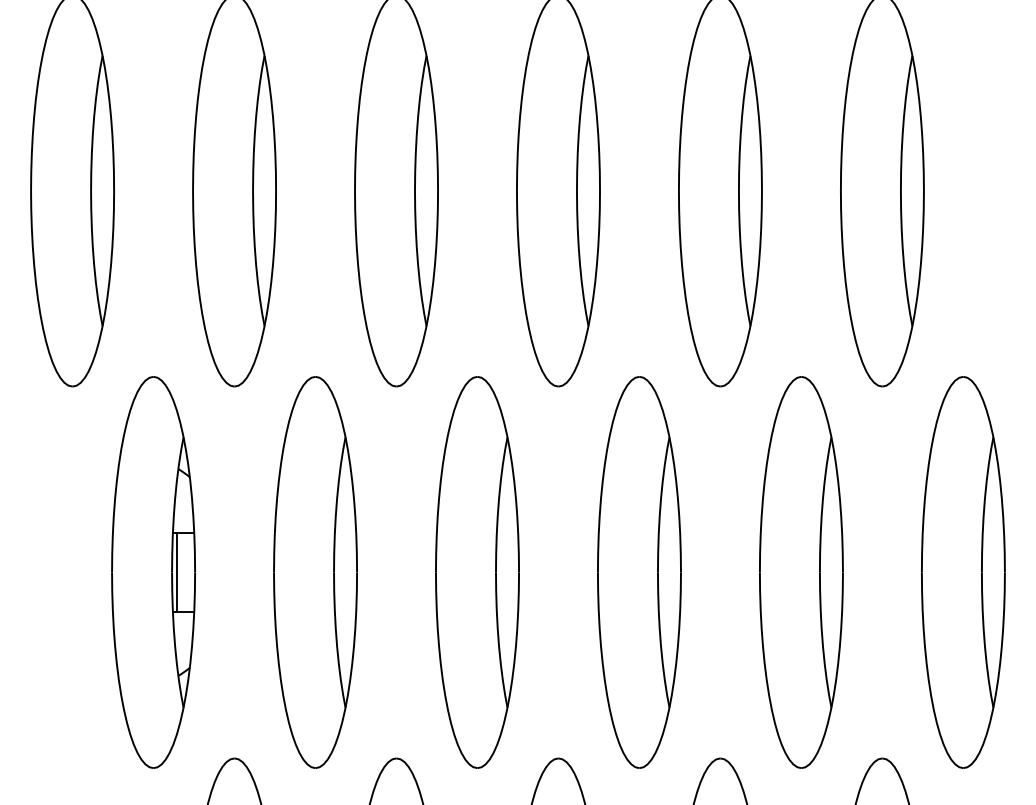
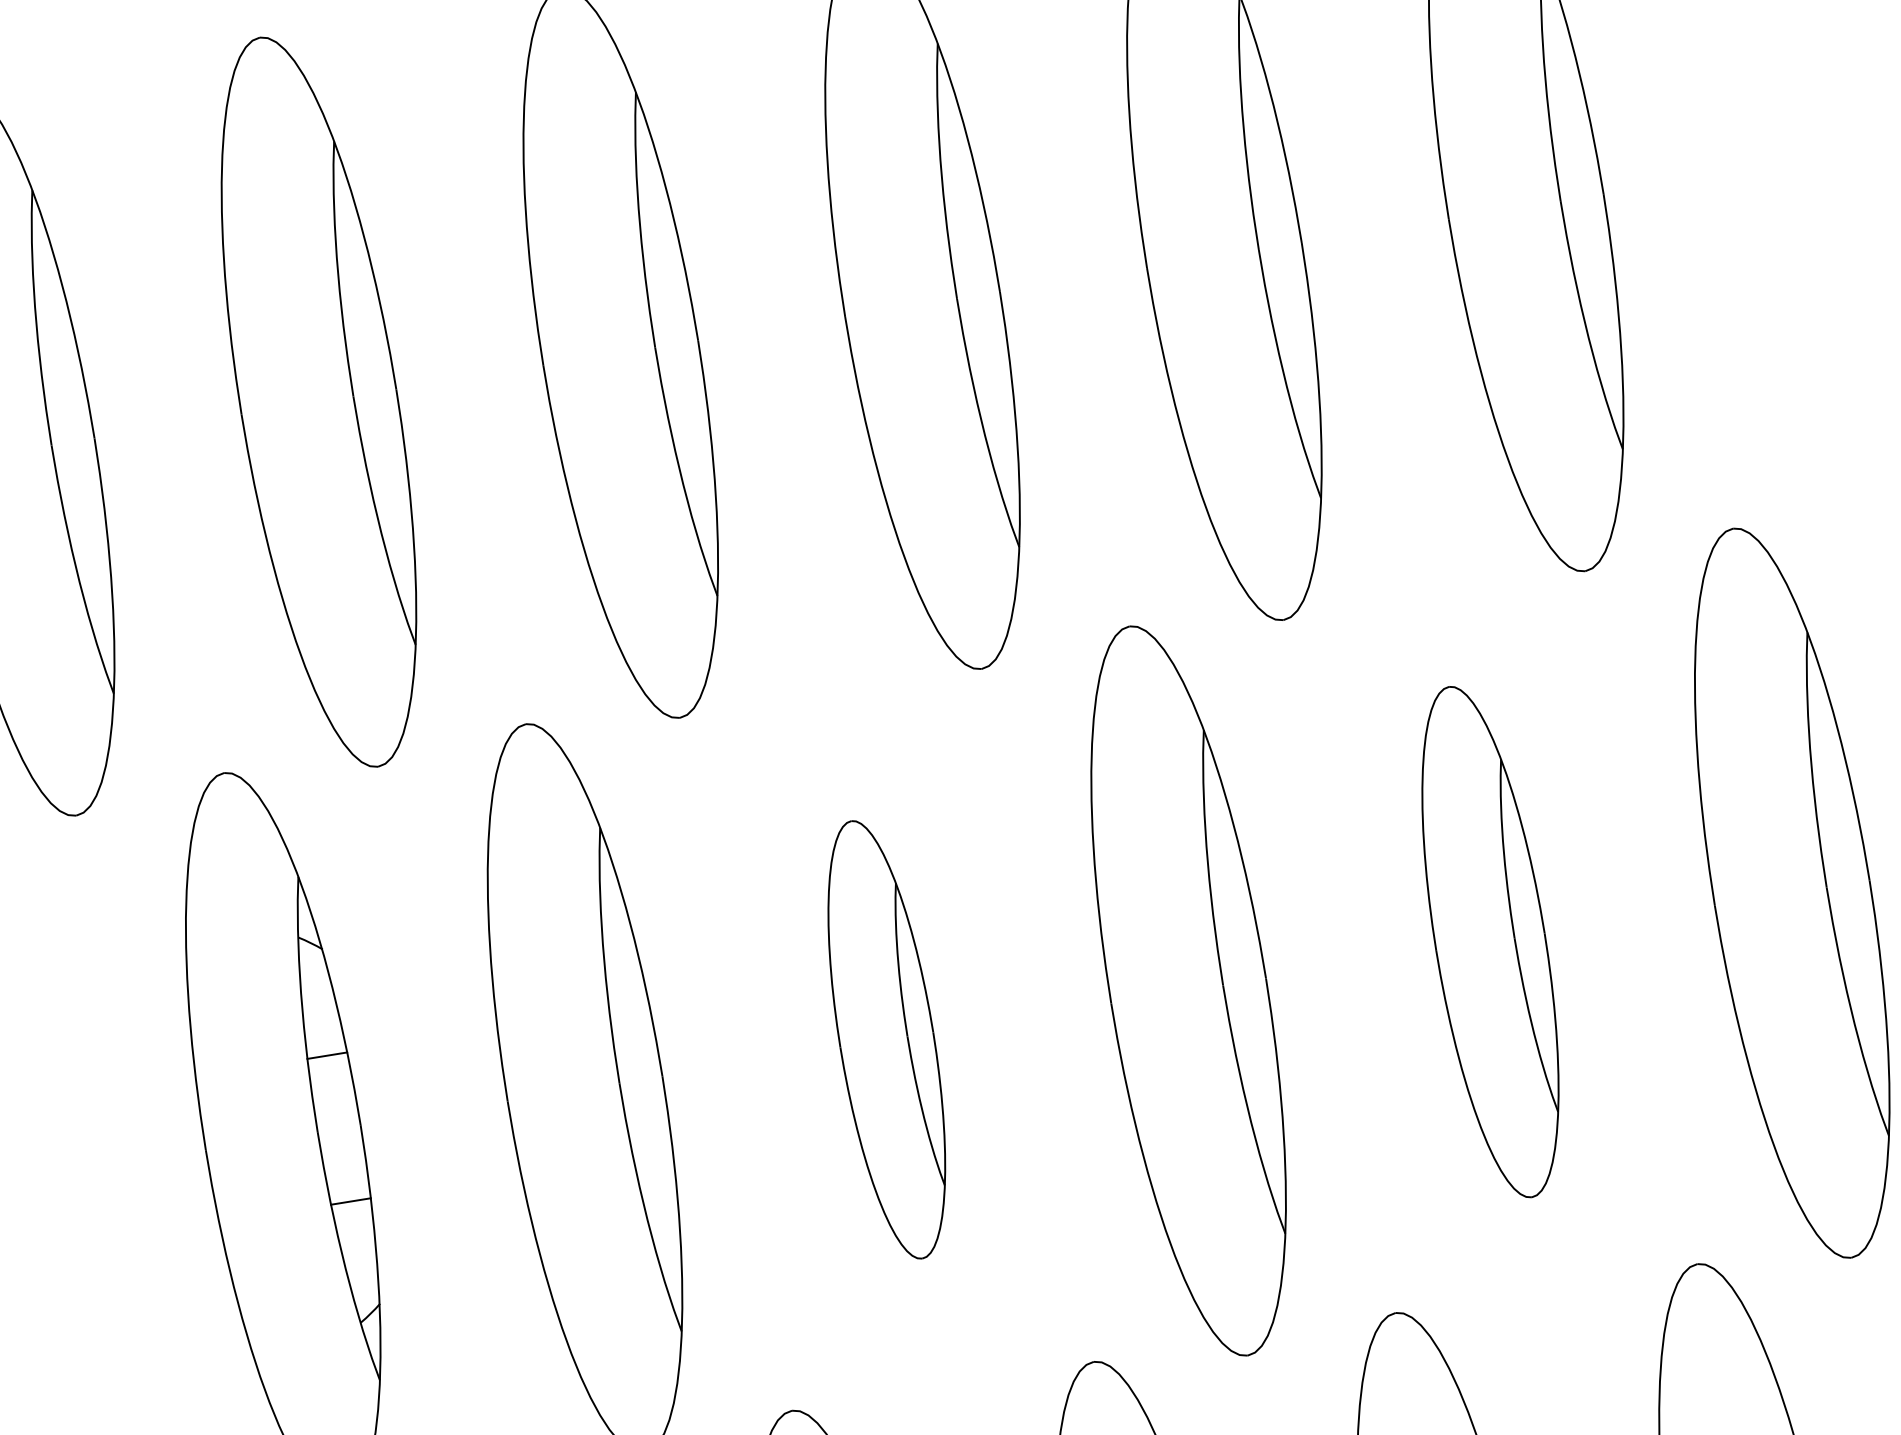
line: (176, 572) -> (325, 1130), removed
part: (477, 572) -> (886, 1039), size x0.6
part: (801, 572) -> (1490, 942), size x0.7

